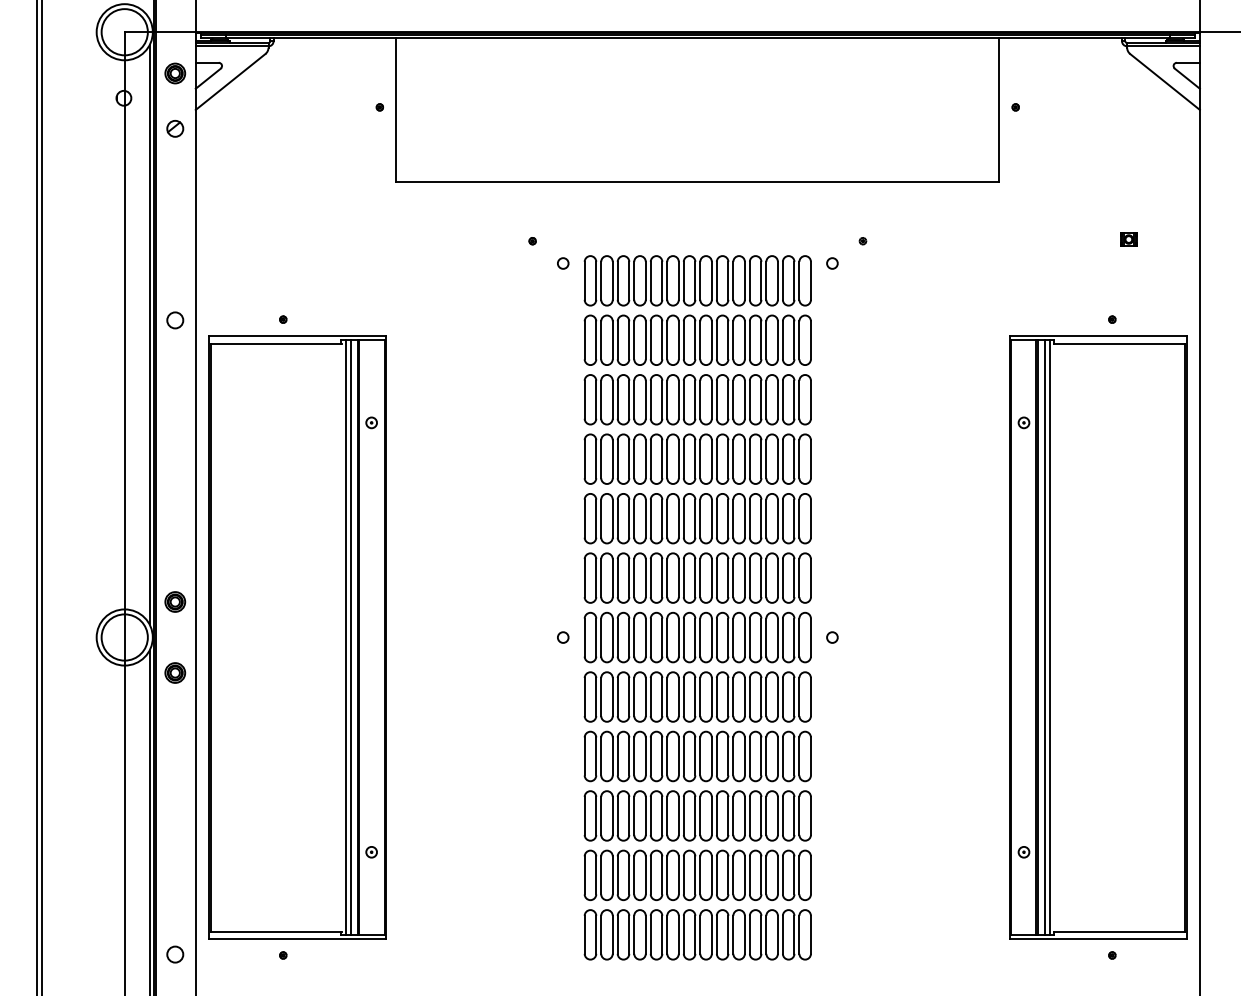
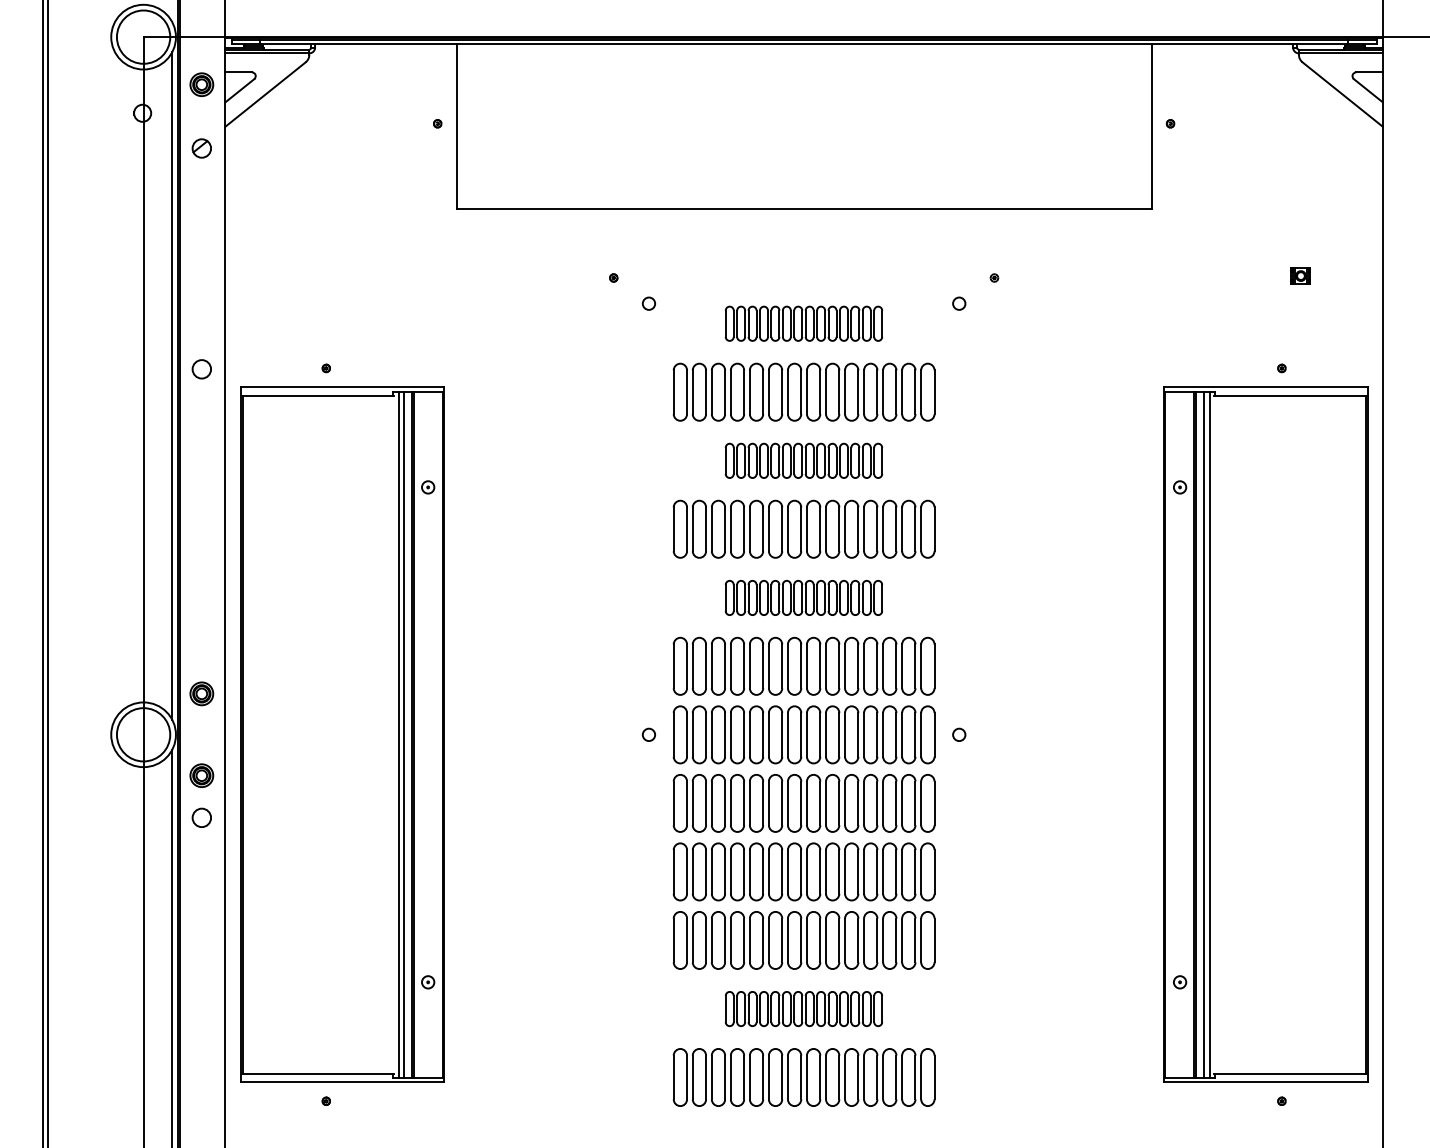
part: (697, 280) -> (803, 323), size x0.6
part: (697, 399) -> (803, 460), size x0.6
part: (697, 518) -> (803, 597), size x0.6
part: (697, 875) -> (803, 1009), size x0.6
circle: (175, 954) -> (202, 817), moved

